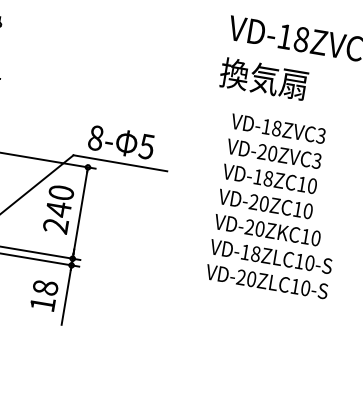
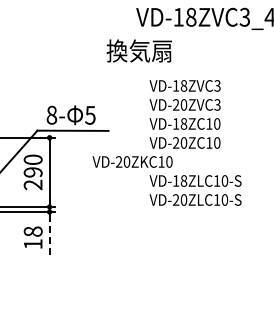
text: (262, 78) -> (138, 50), moved
text: (57, 209) -> (32, 172), 240 -> 290
text: (267, 229) -> (132, 161), moved
line: (65, 297) -> (49, 236), solid -> dashed

